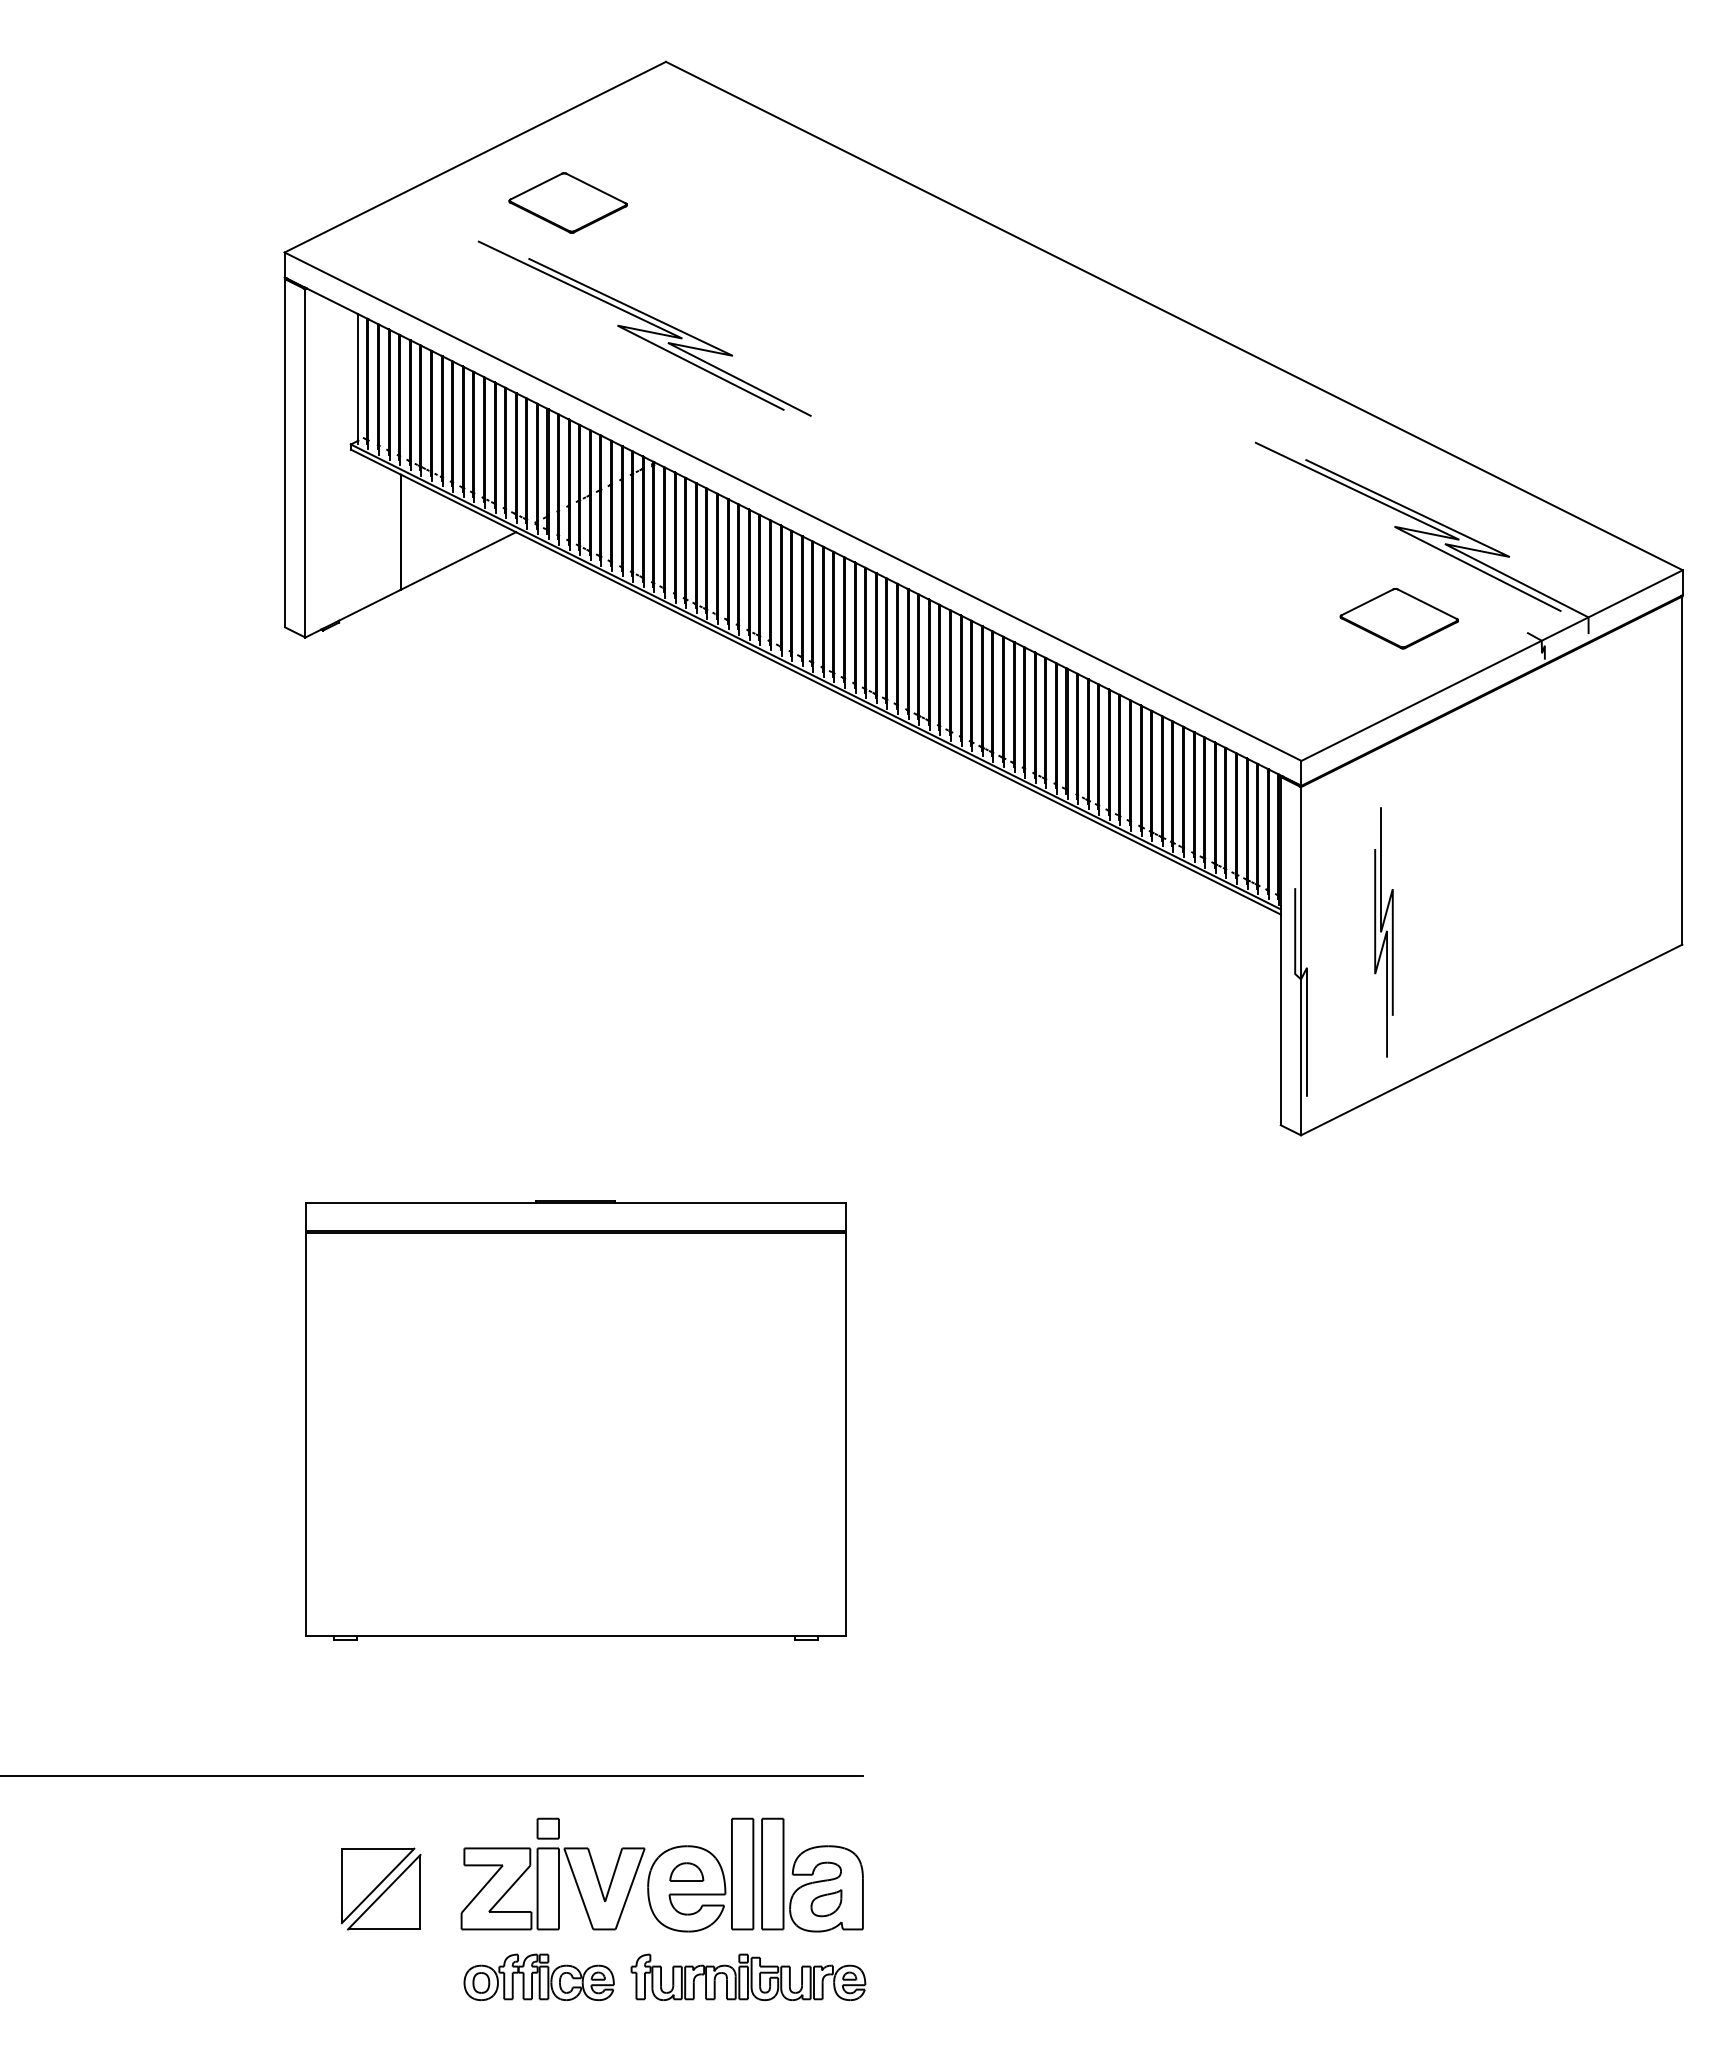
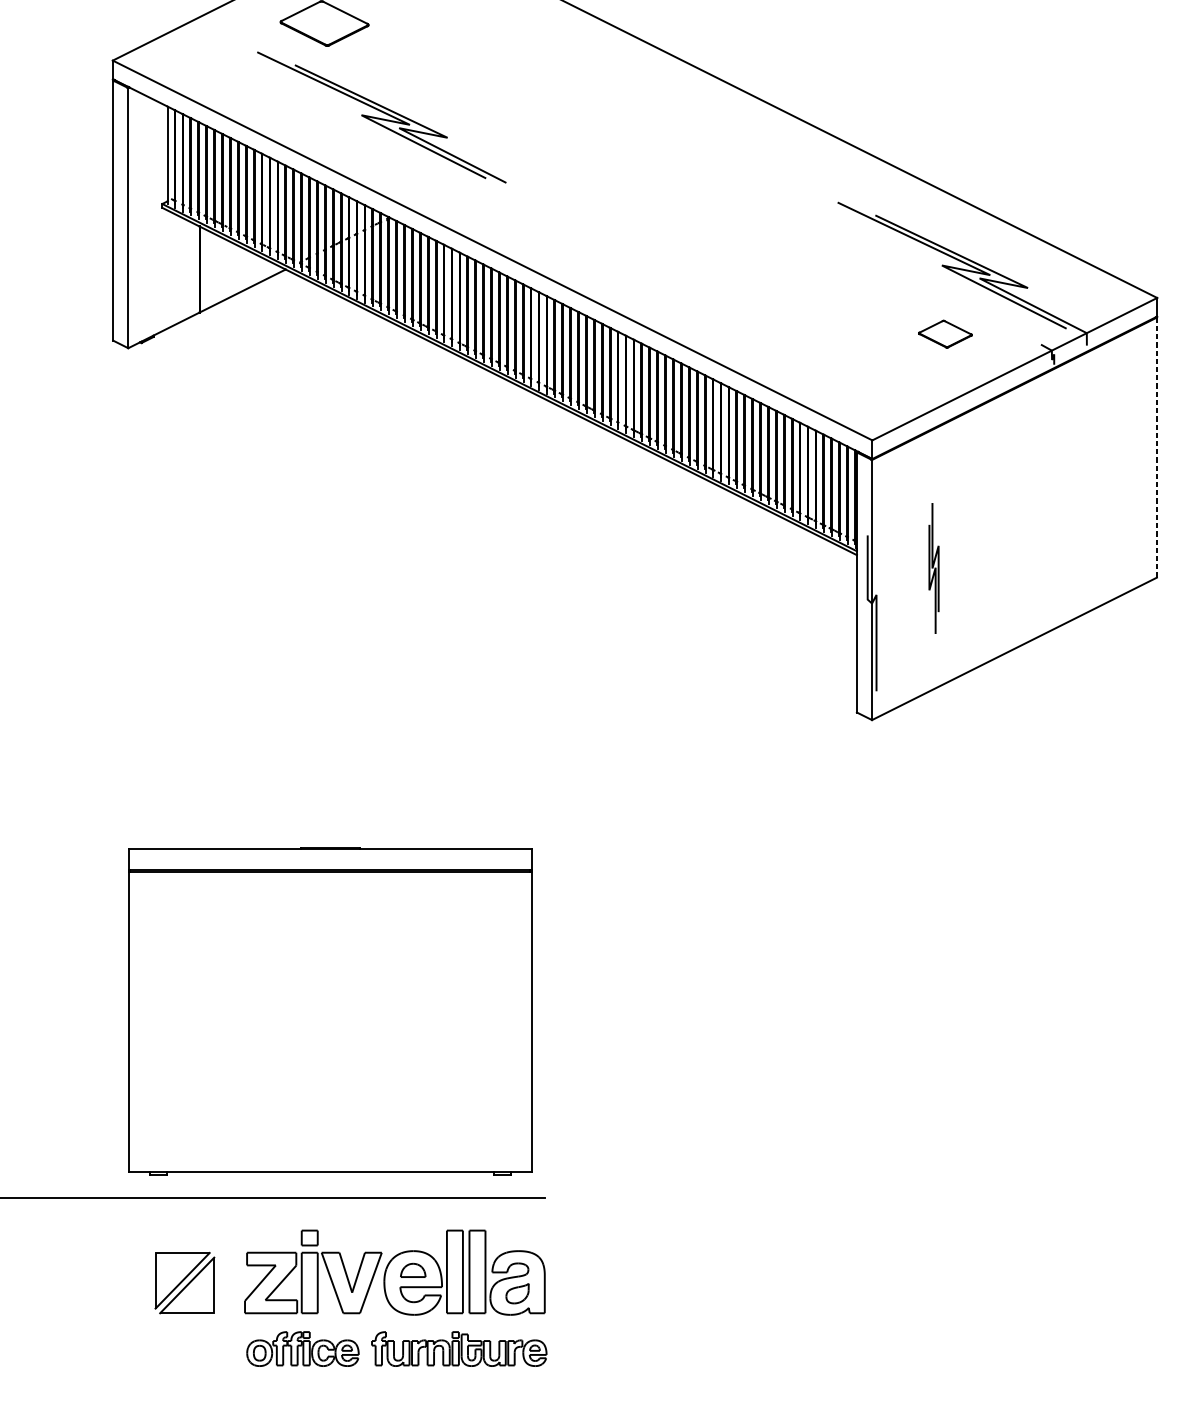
part: (1398, 618) -> (944, 334), size x0.6
line: (1682, 770) -> (1157, 447), solid -> dashed
part: (1383, 932) -> (933, 568), size x0.7
part: (575, 1420) -> (330, 1011), moved

